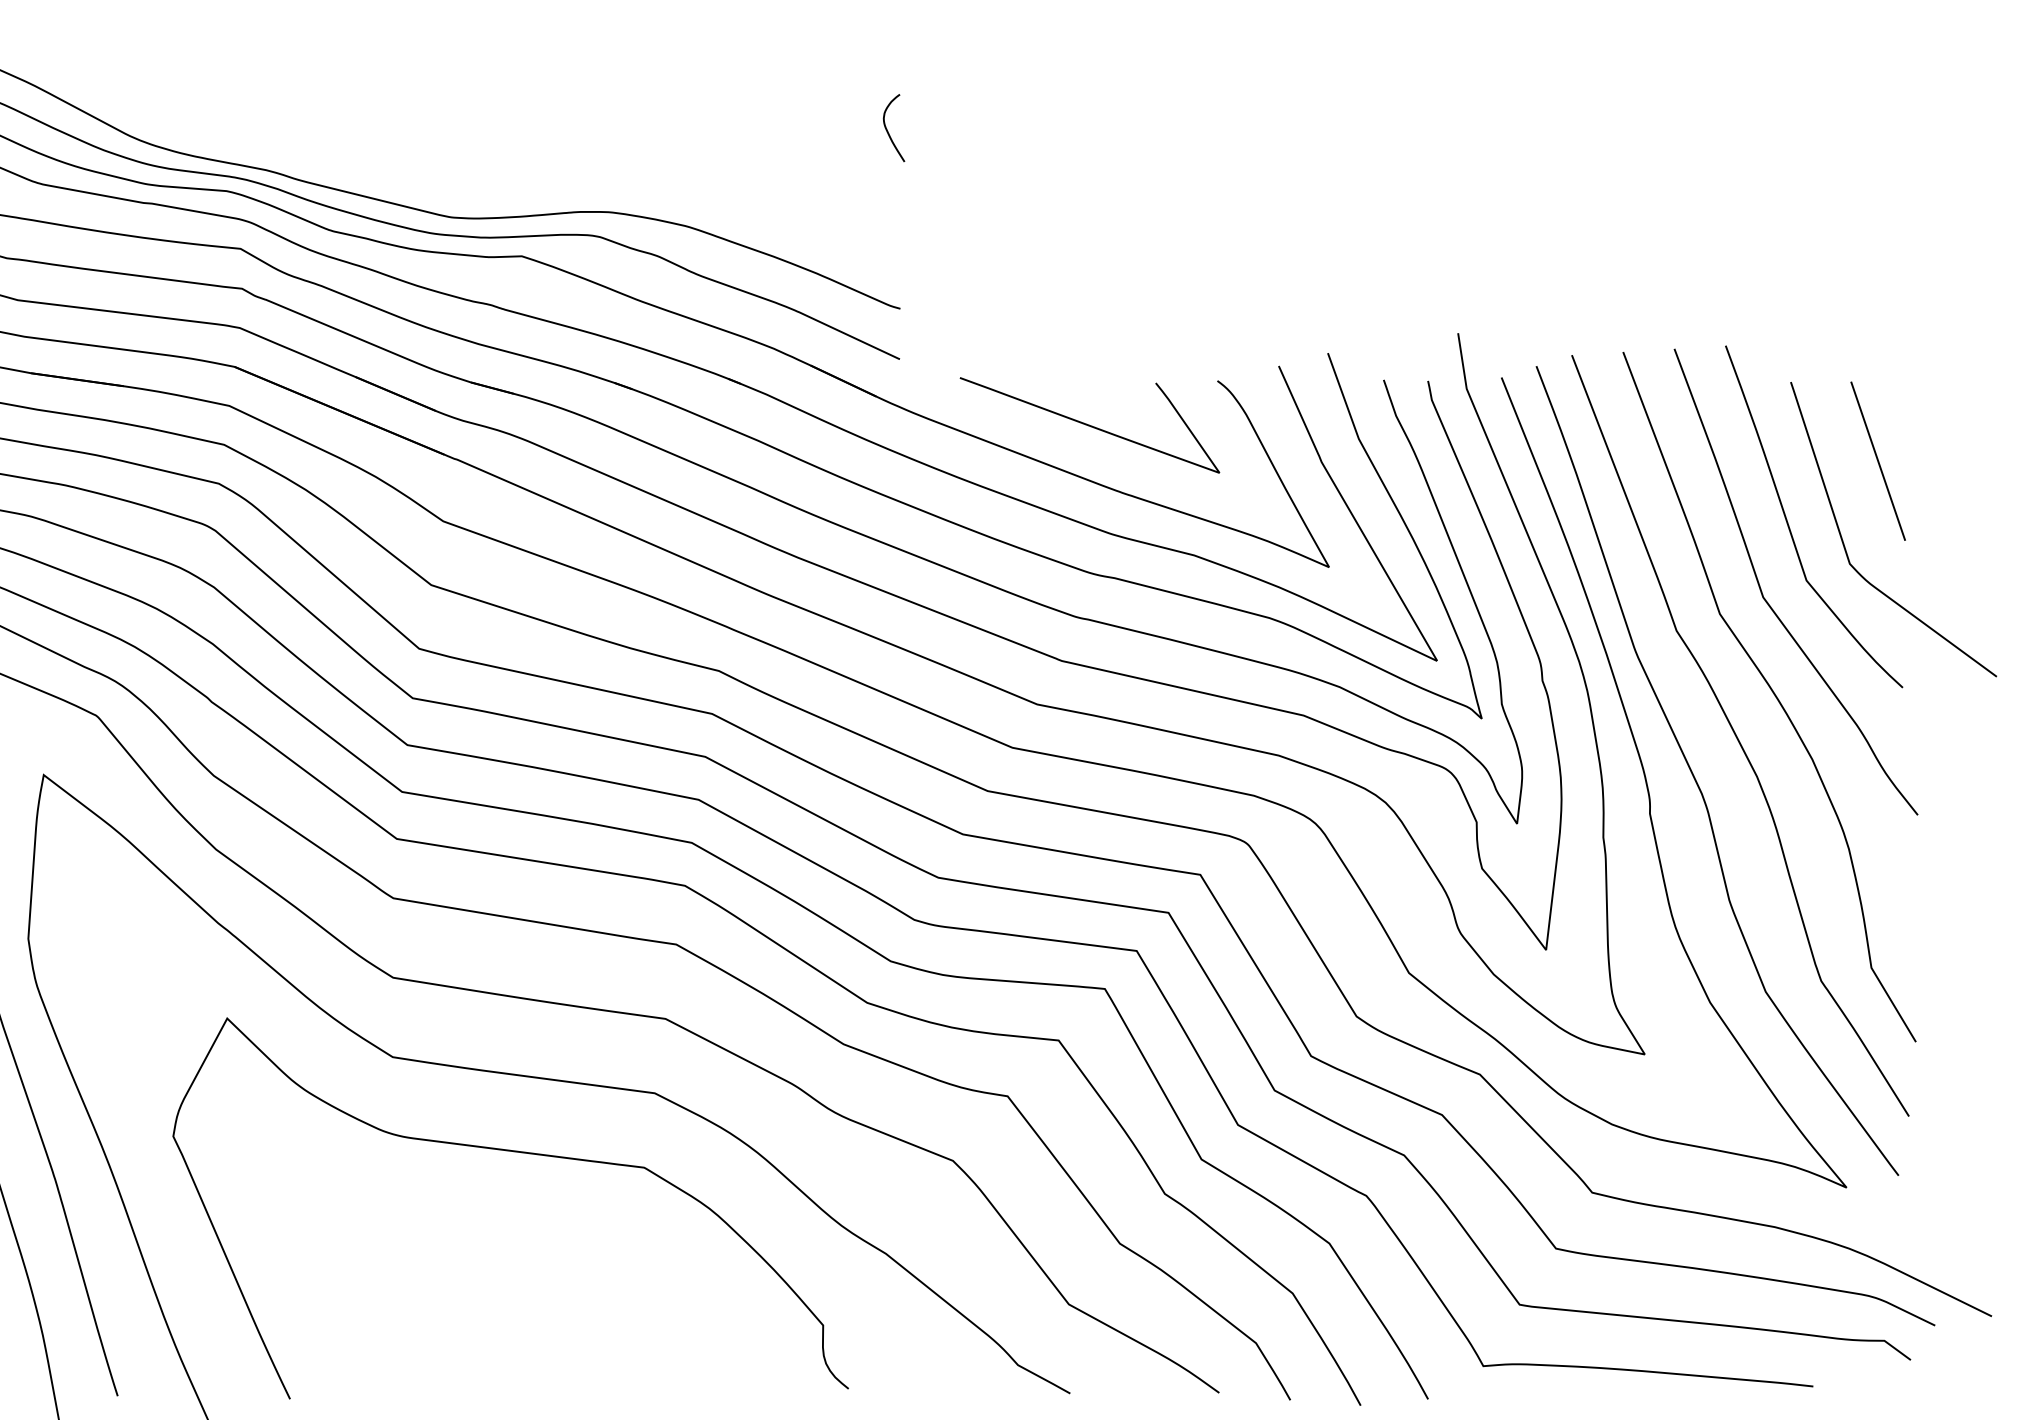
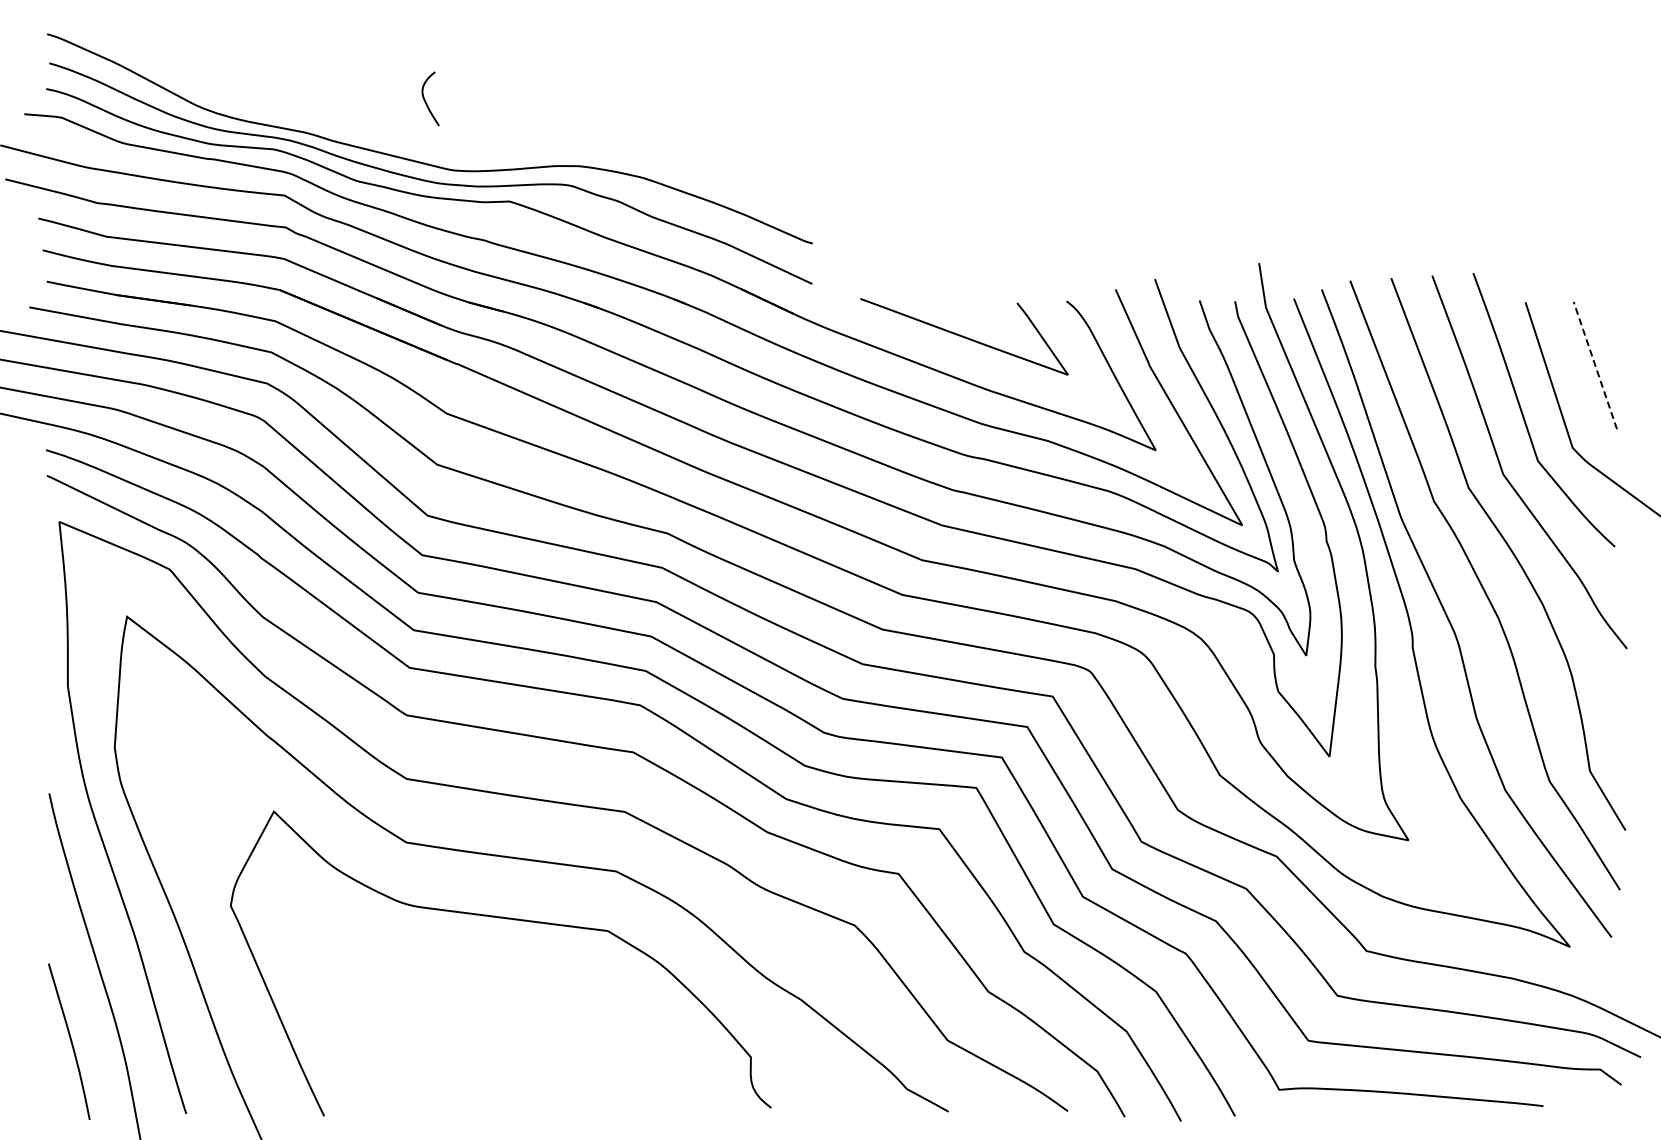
curve: (888, 131) -> (426, 101), moved
line: (1878, 461) -> (1595, 365), solid -> dashed

